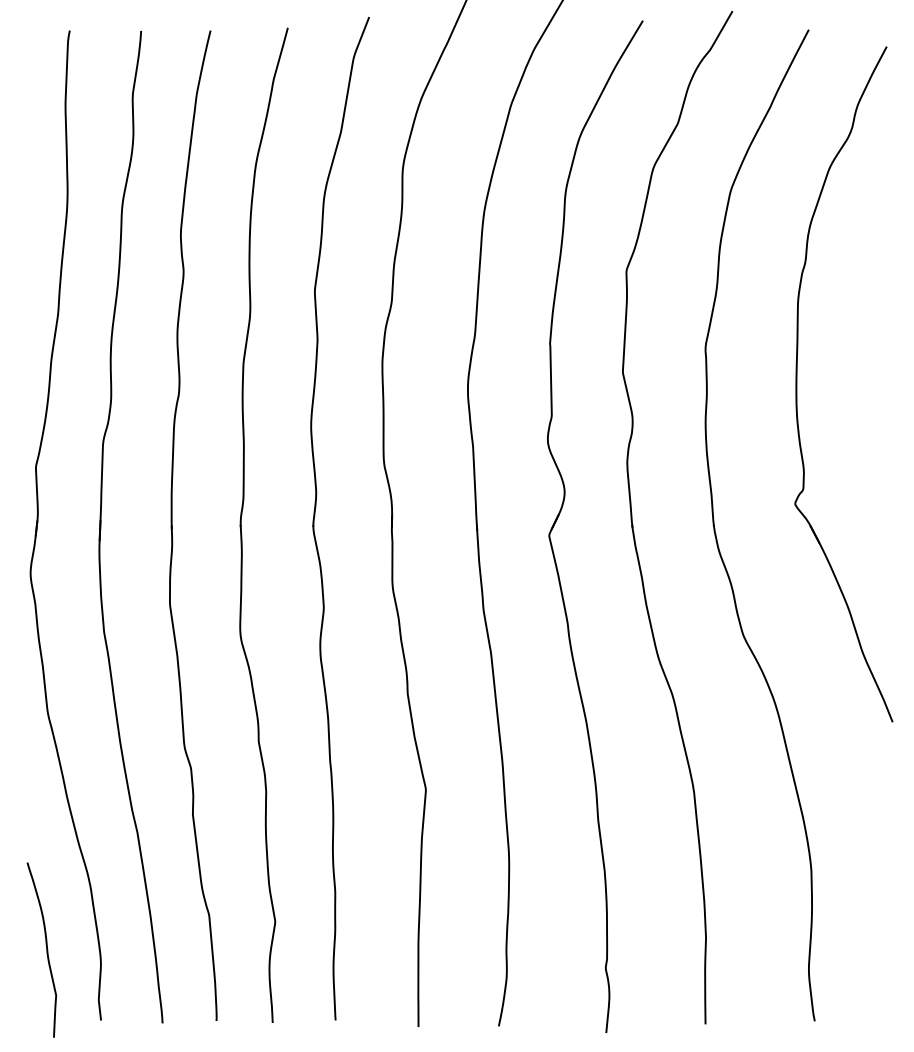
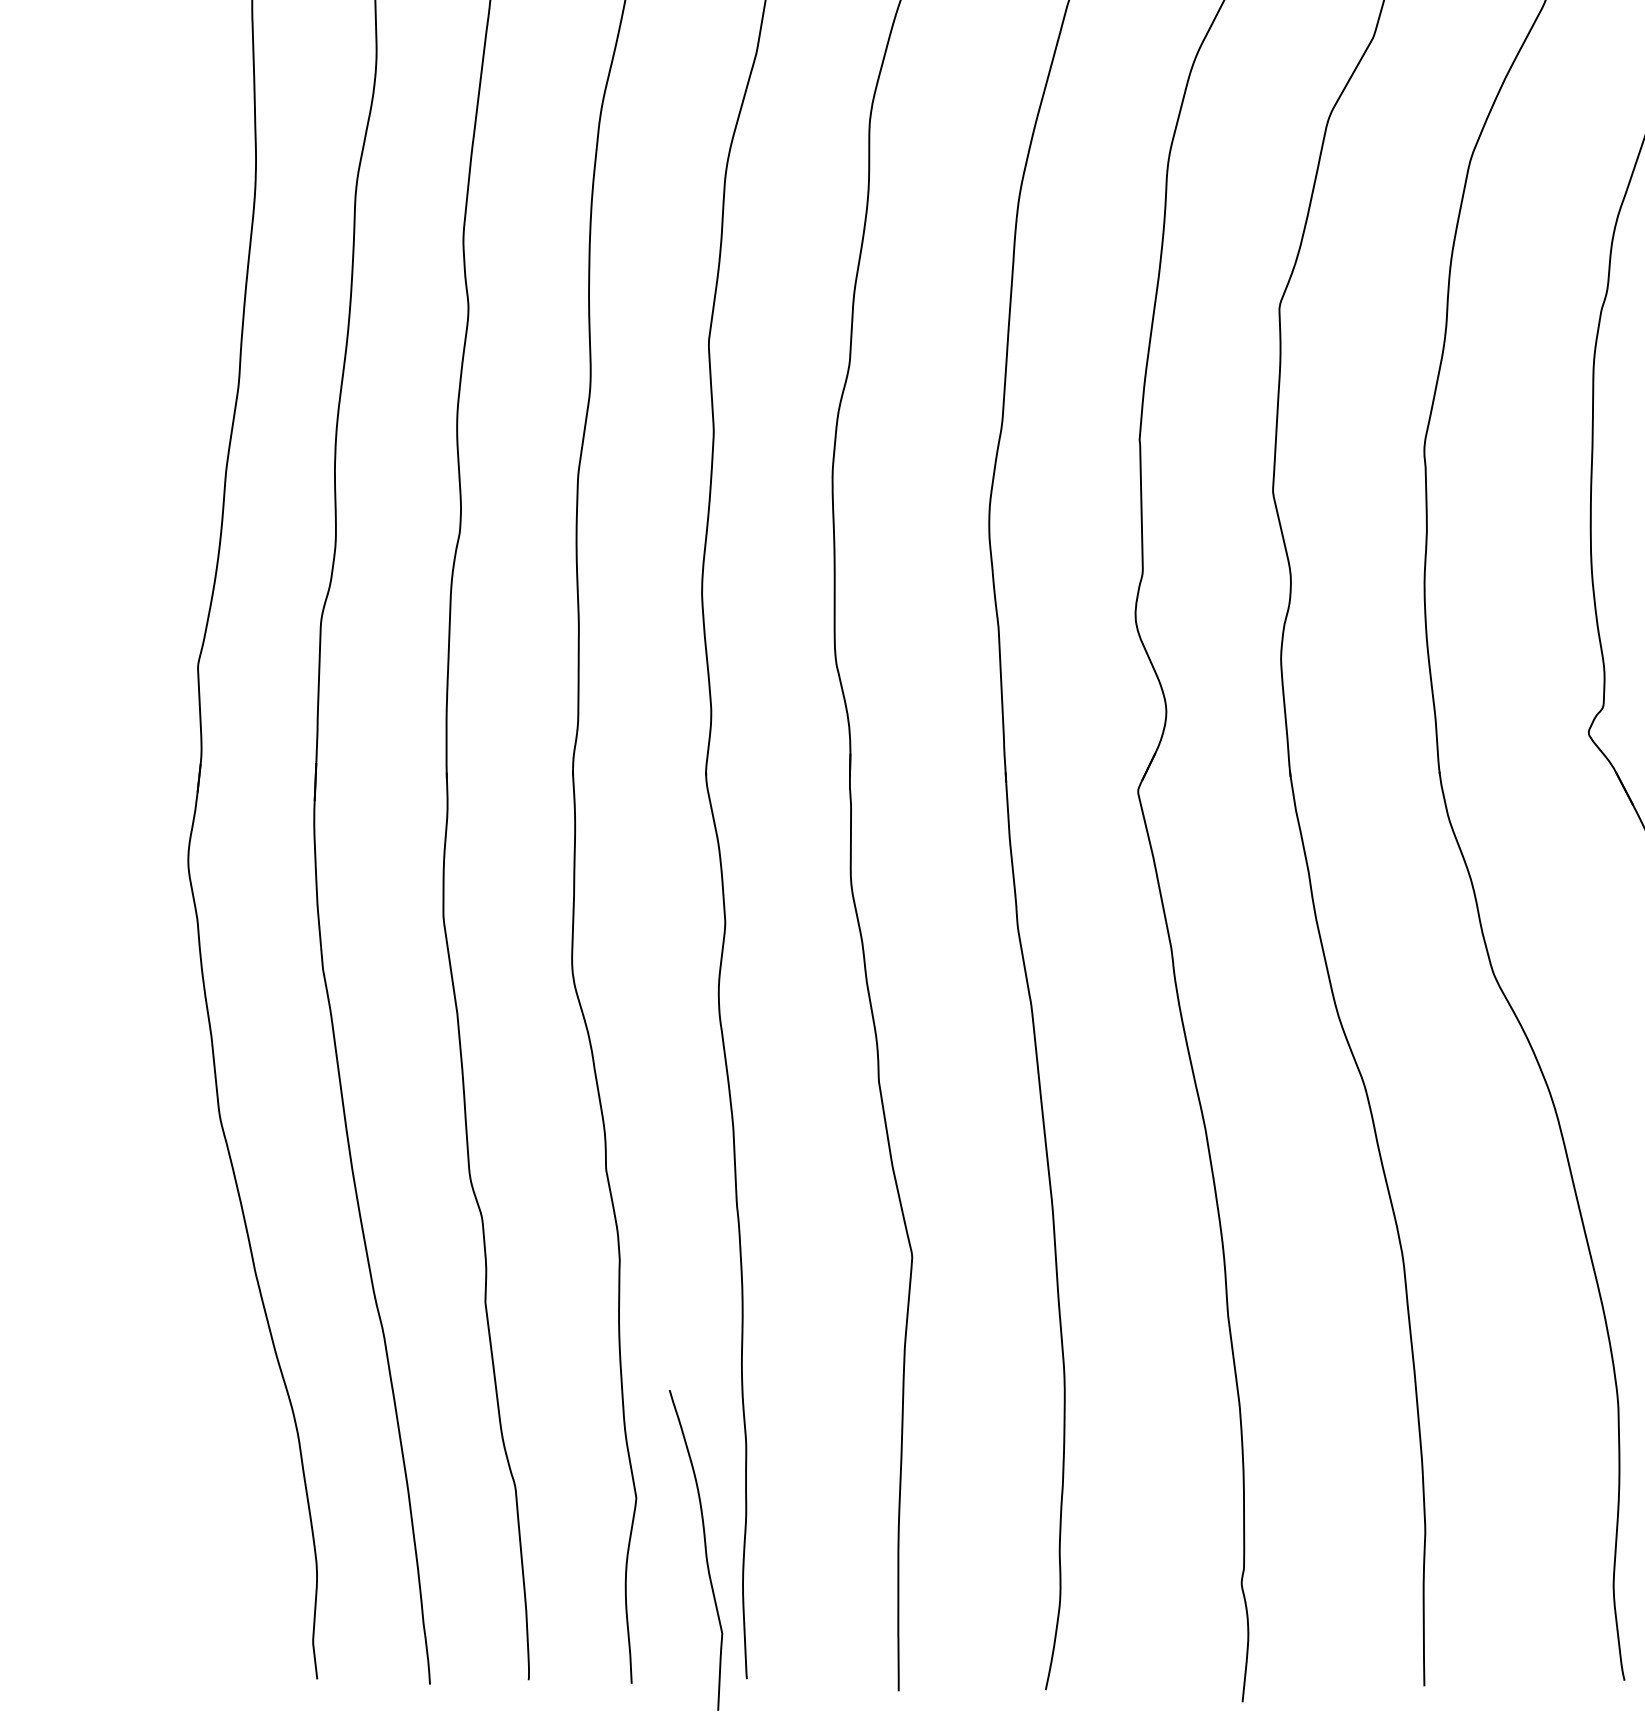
curve: (46, 949) -> (704, 1549), moved

